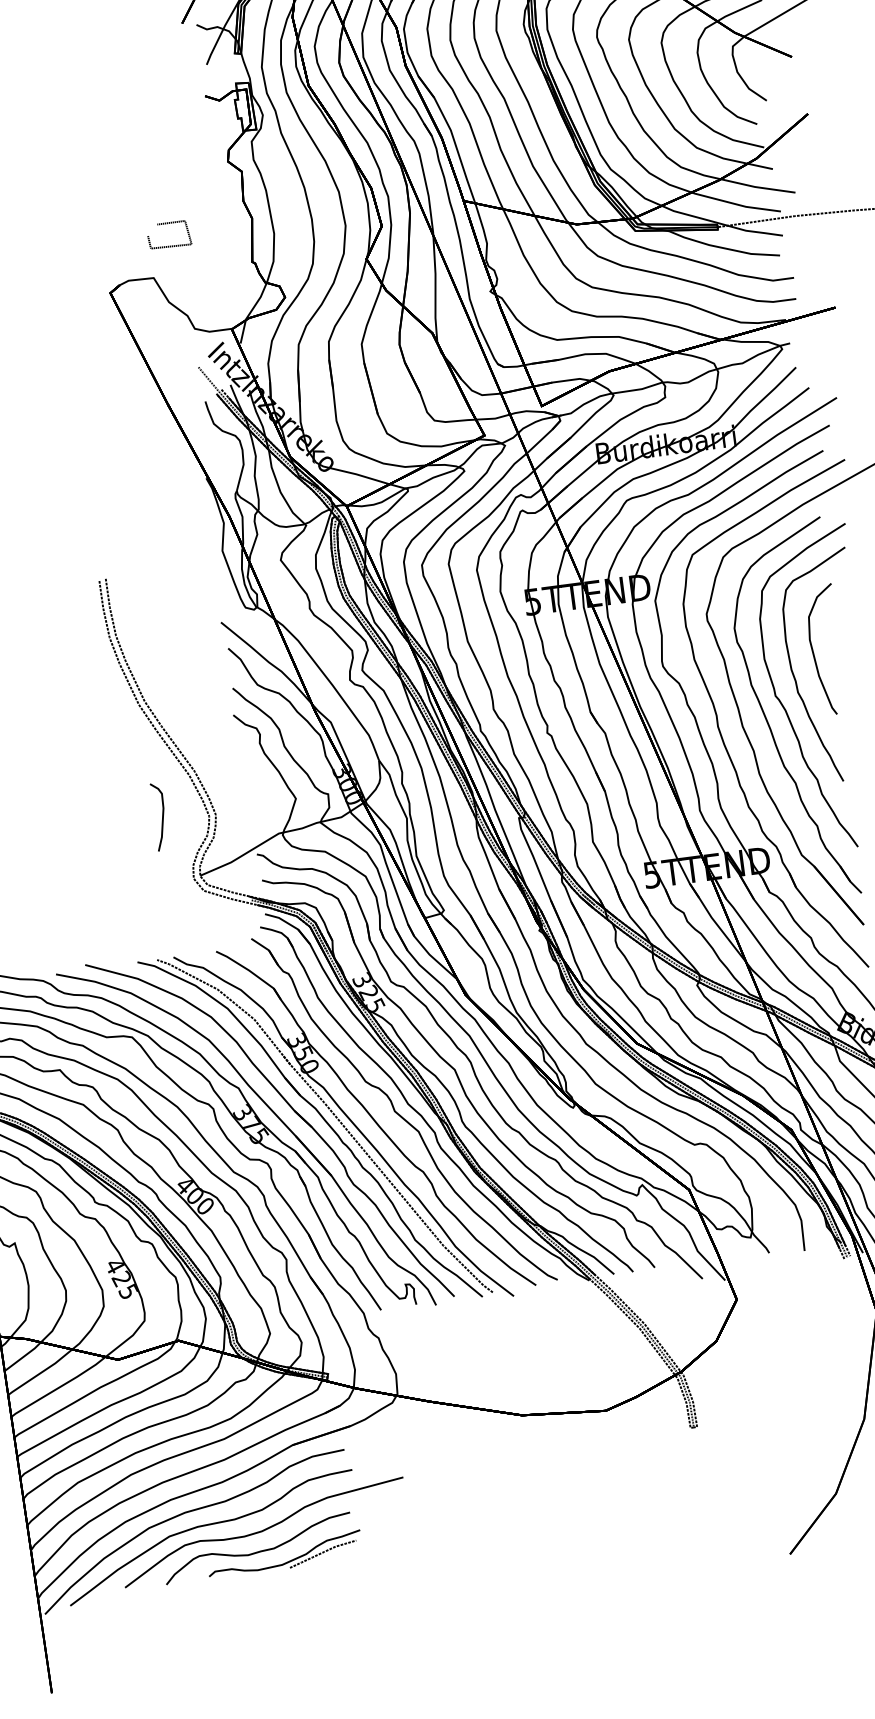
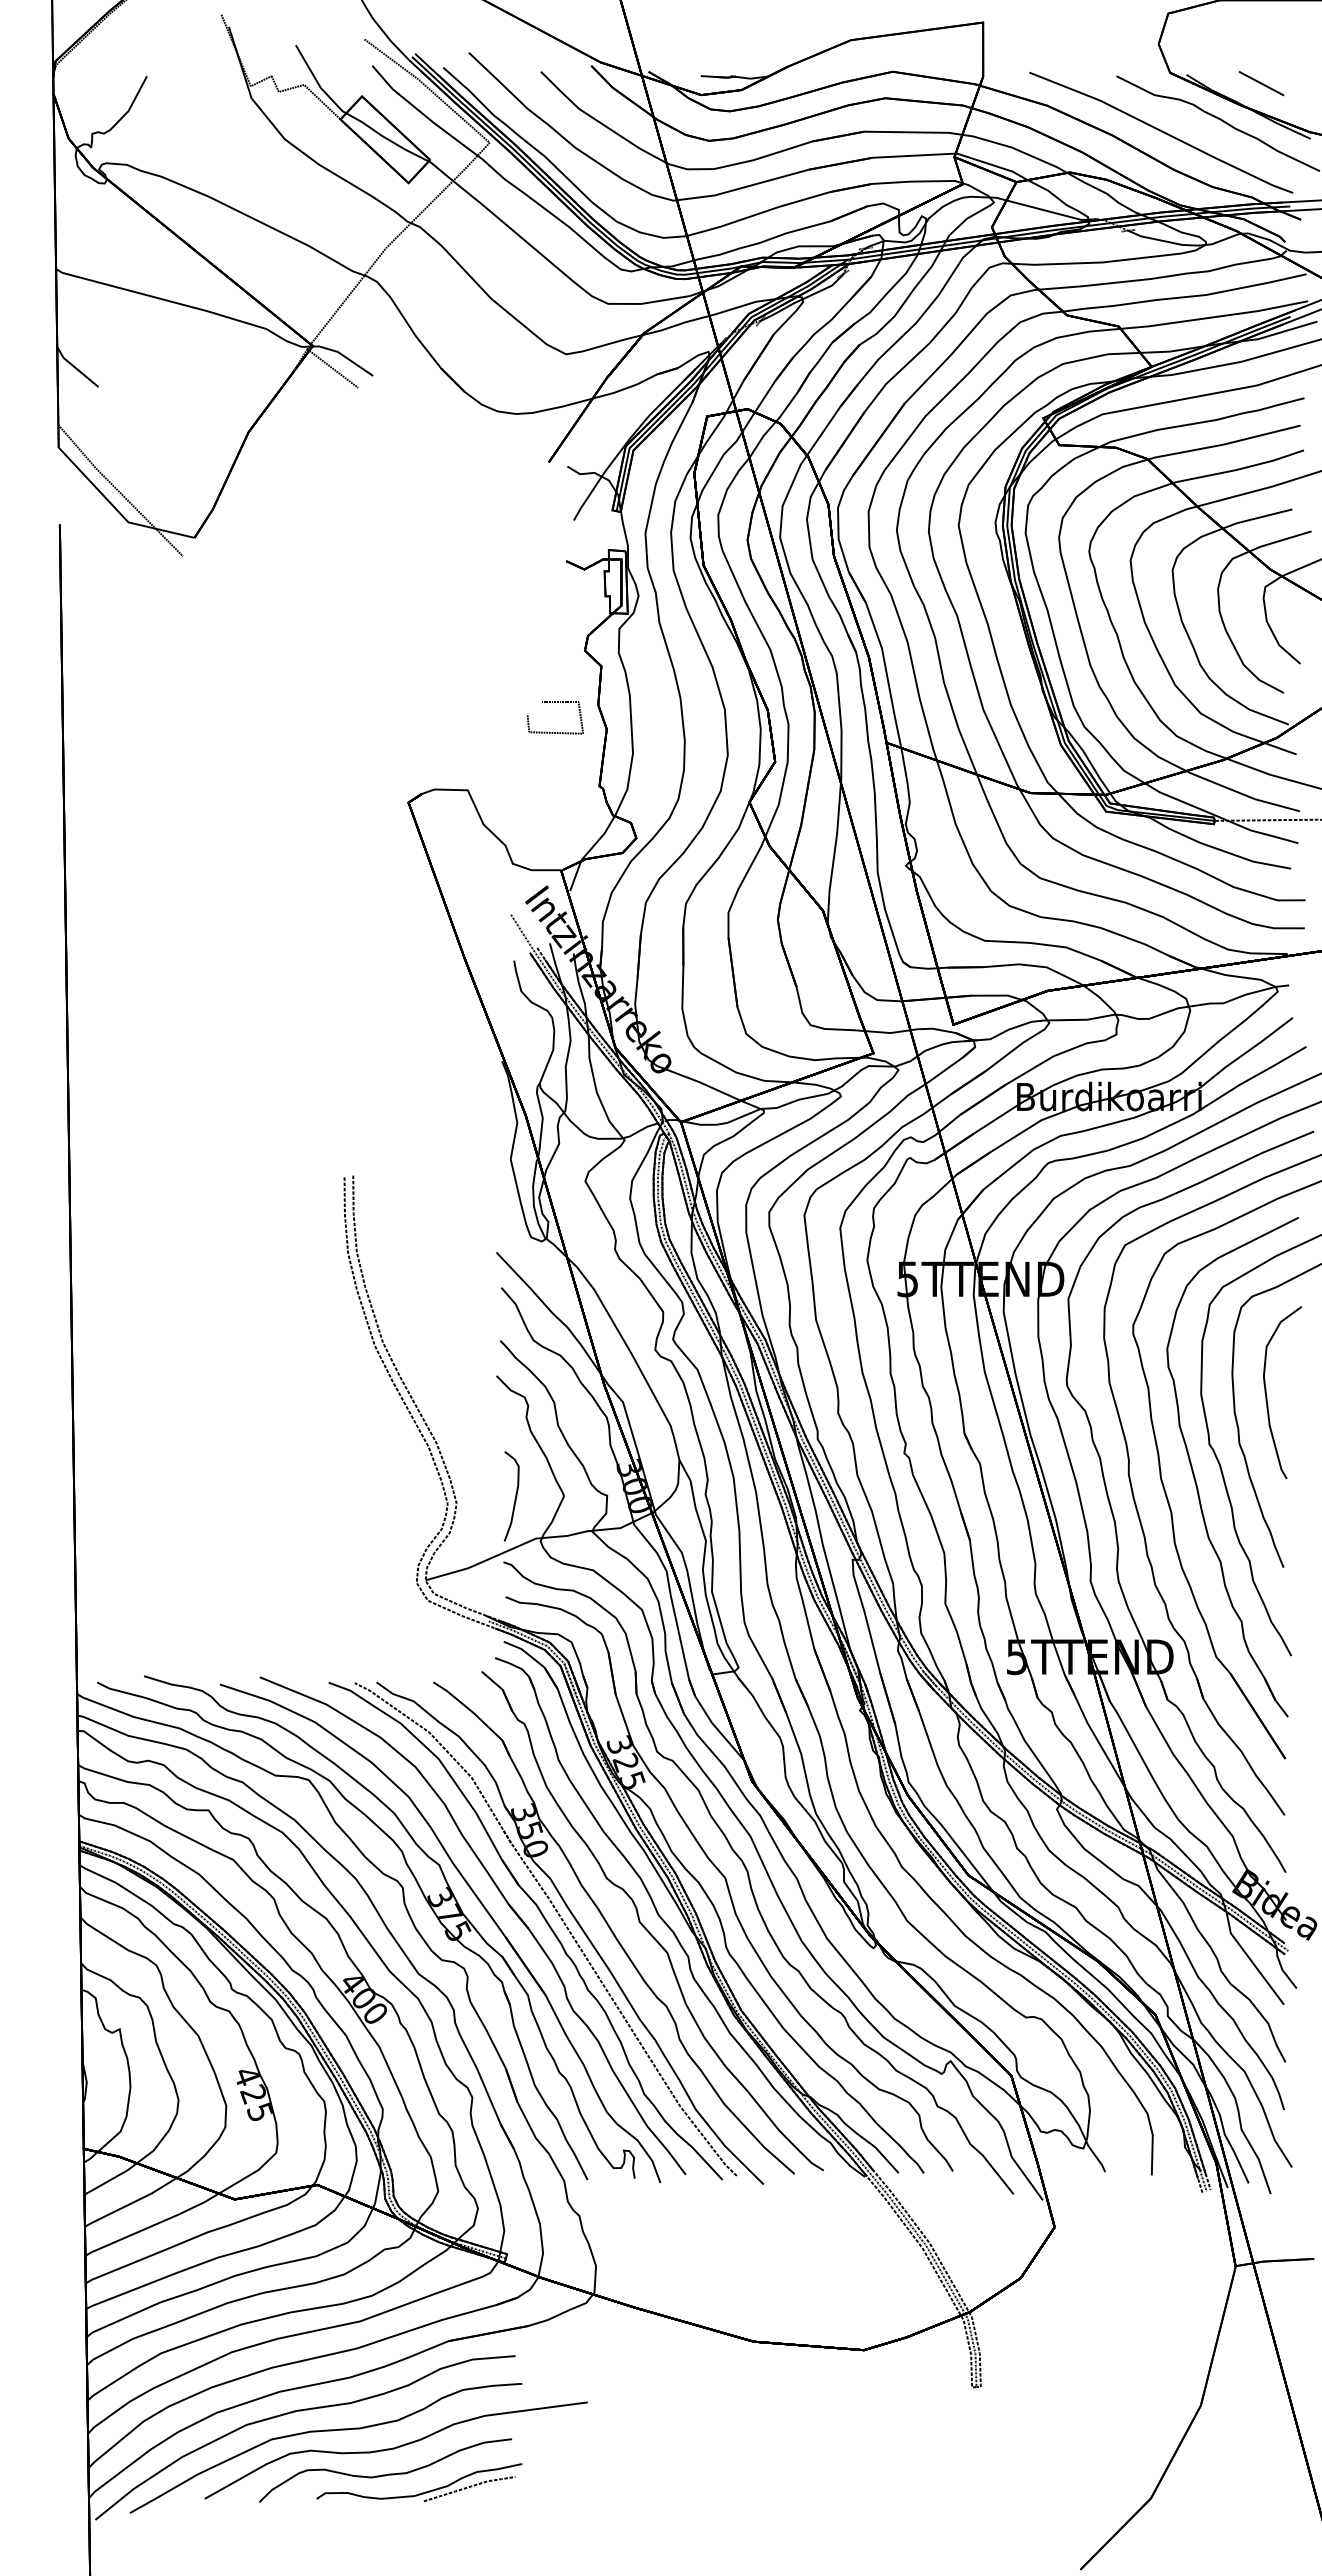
line: (166, 245) -> (549, 731), moved
curve: (161, 818) -> (514, 1498), moved

